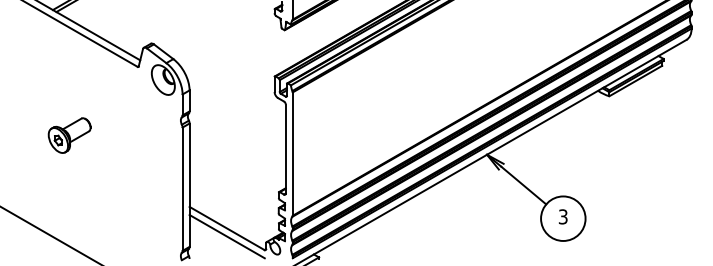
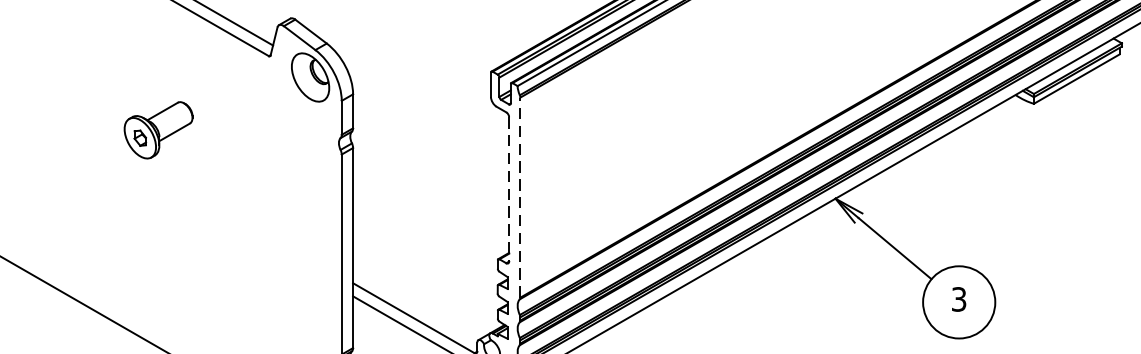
part: (69, 135) -> (158, 130), moved
line: (285, 149) -> (508, 190), solid -> dashed
line: (292, 154) -> (519, 198), solid -> dashed

